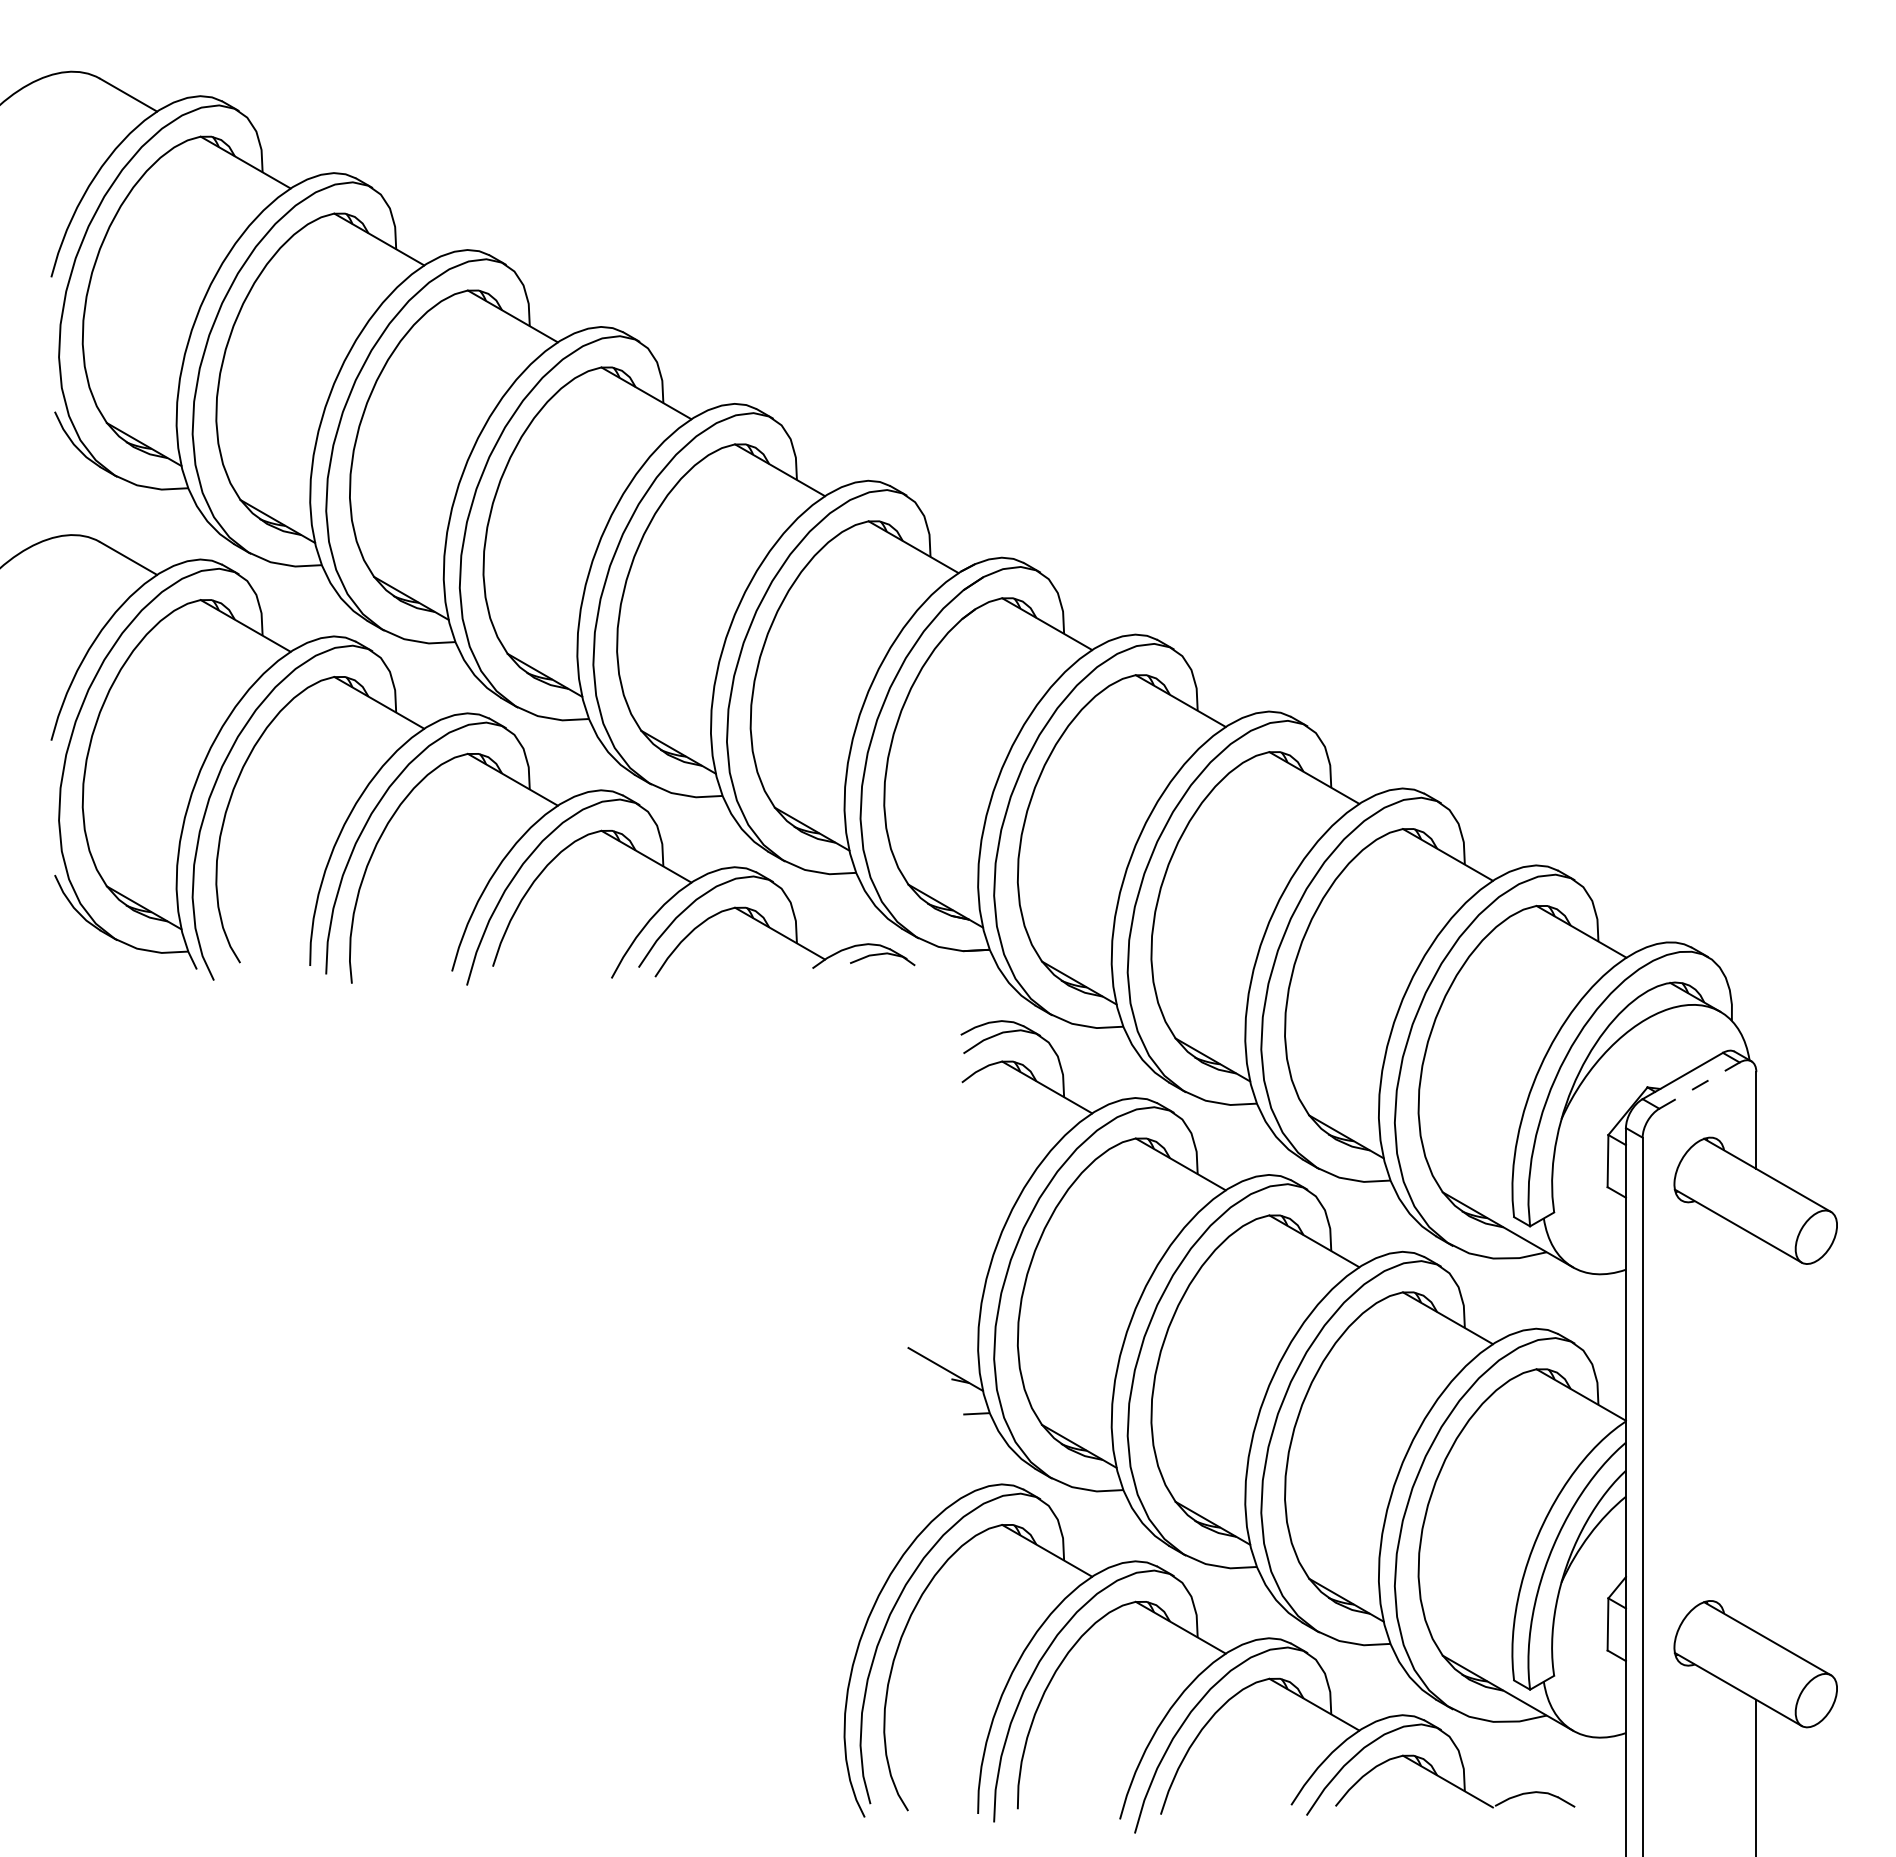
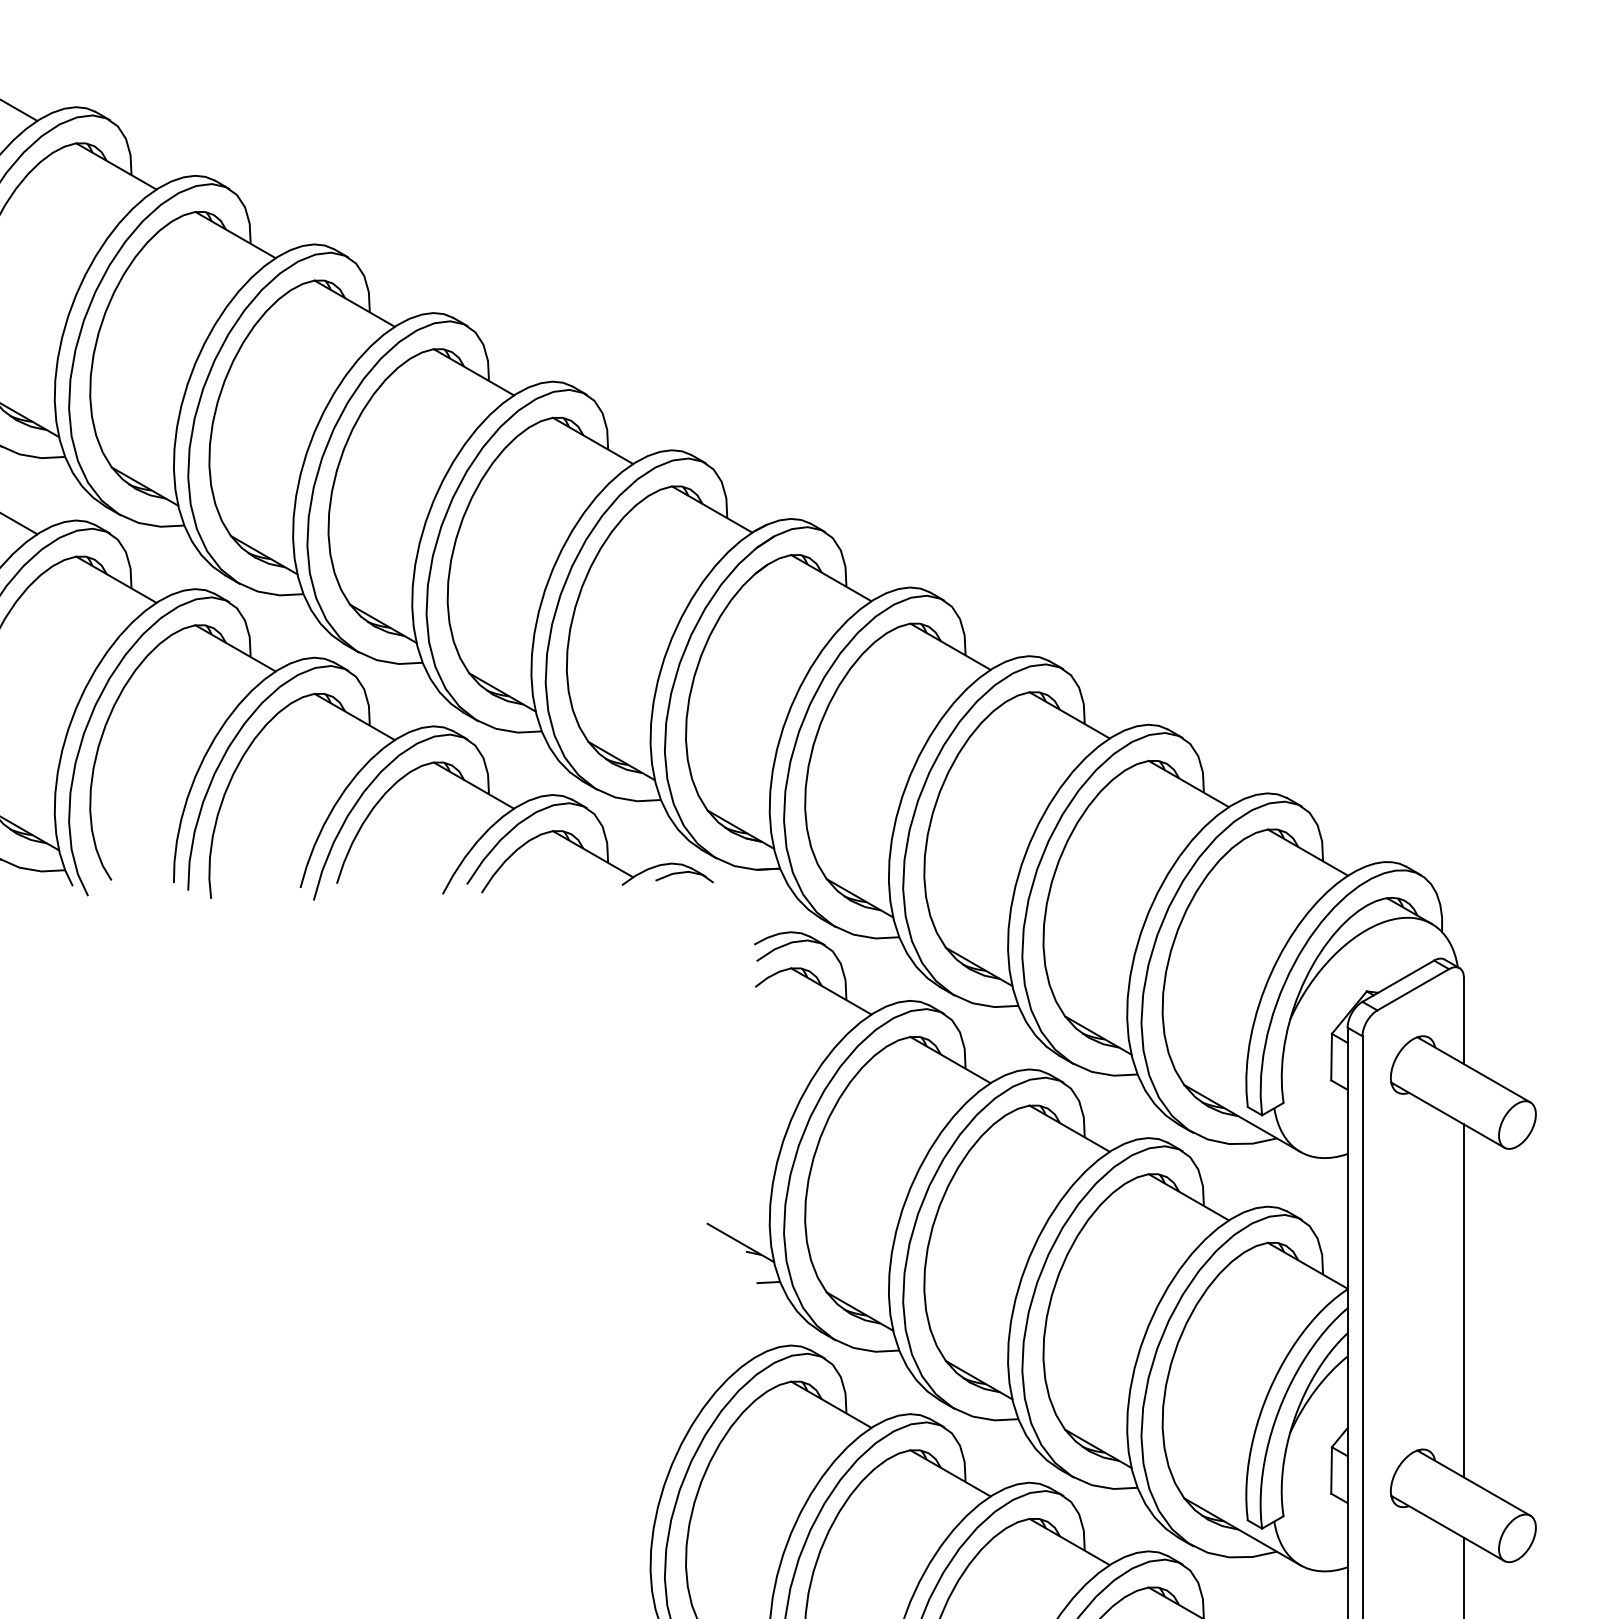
line: (1699, 1085) -> (1413, 989), dashed -> solid
line: (1756, 1434) -> (1464, 1301), added

